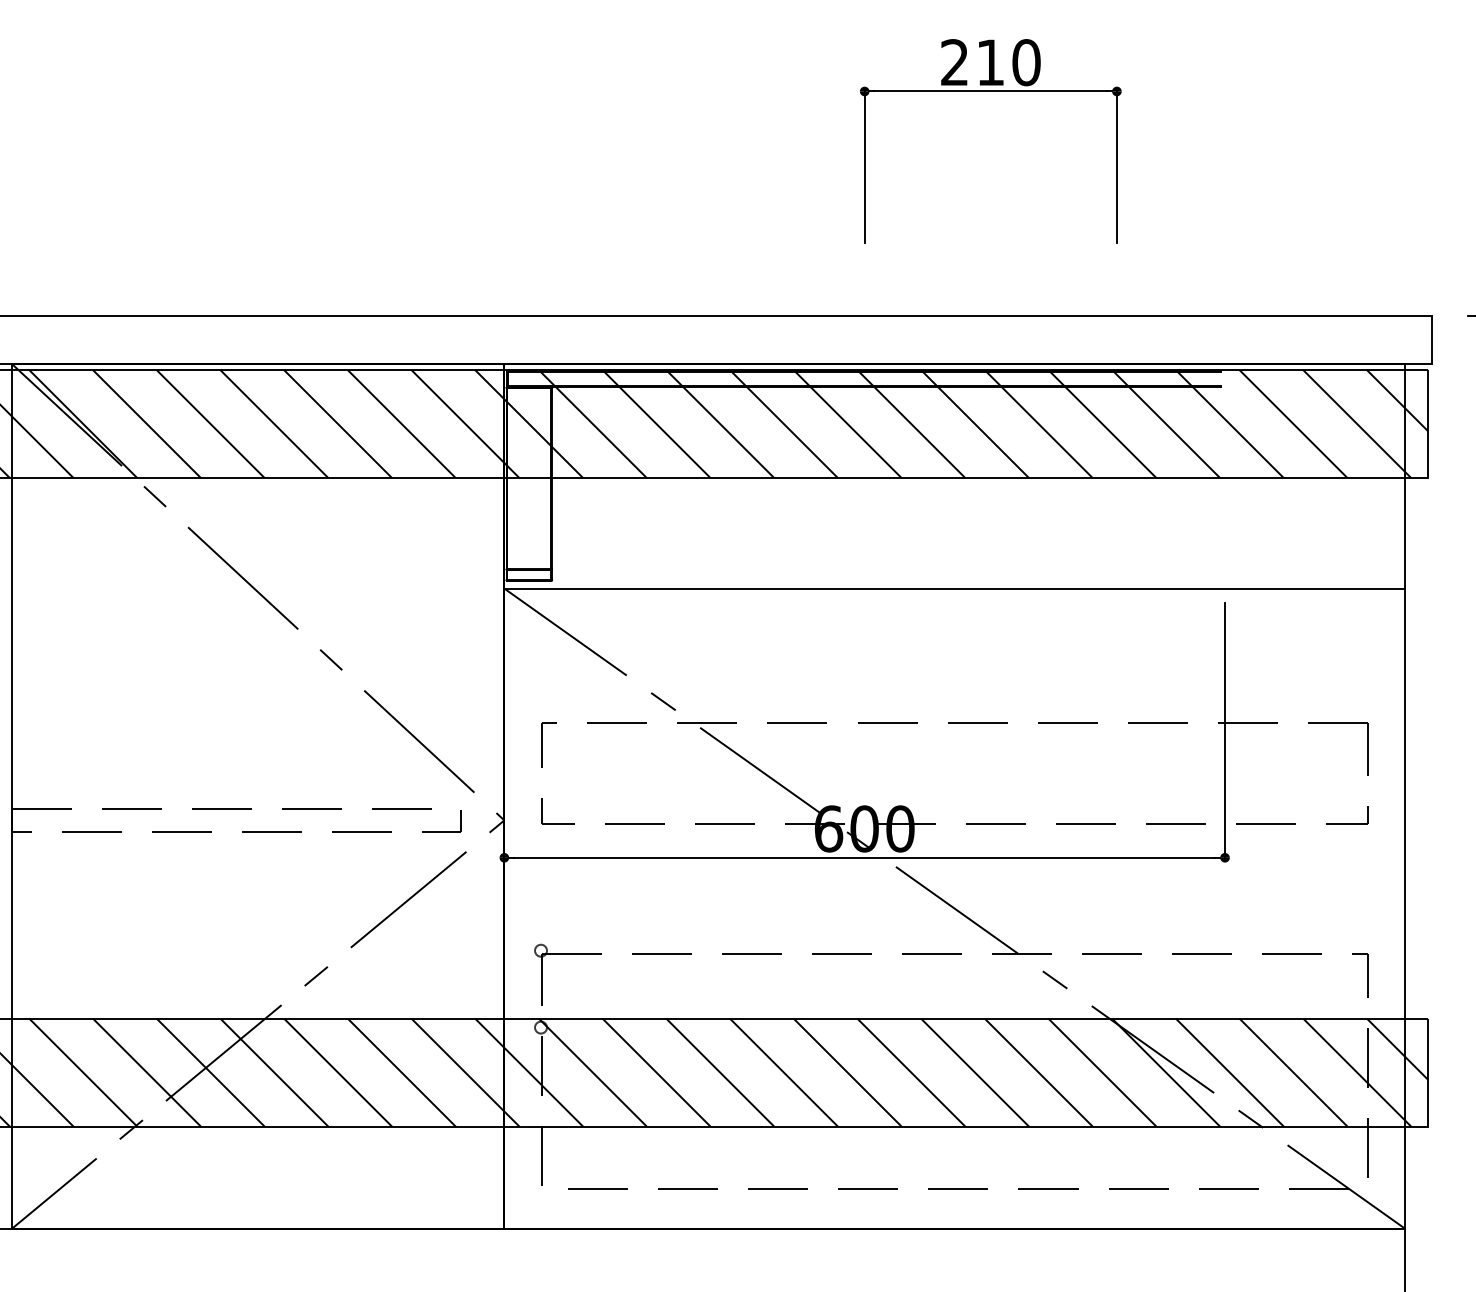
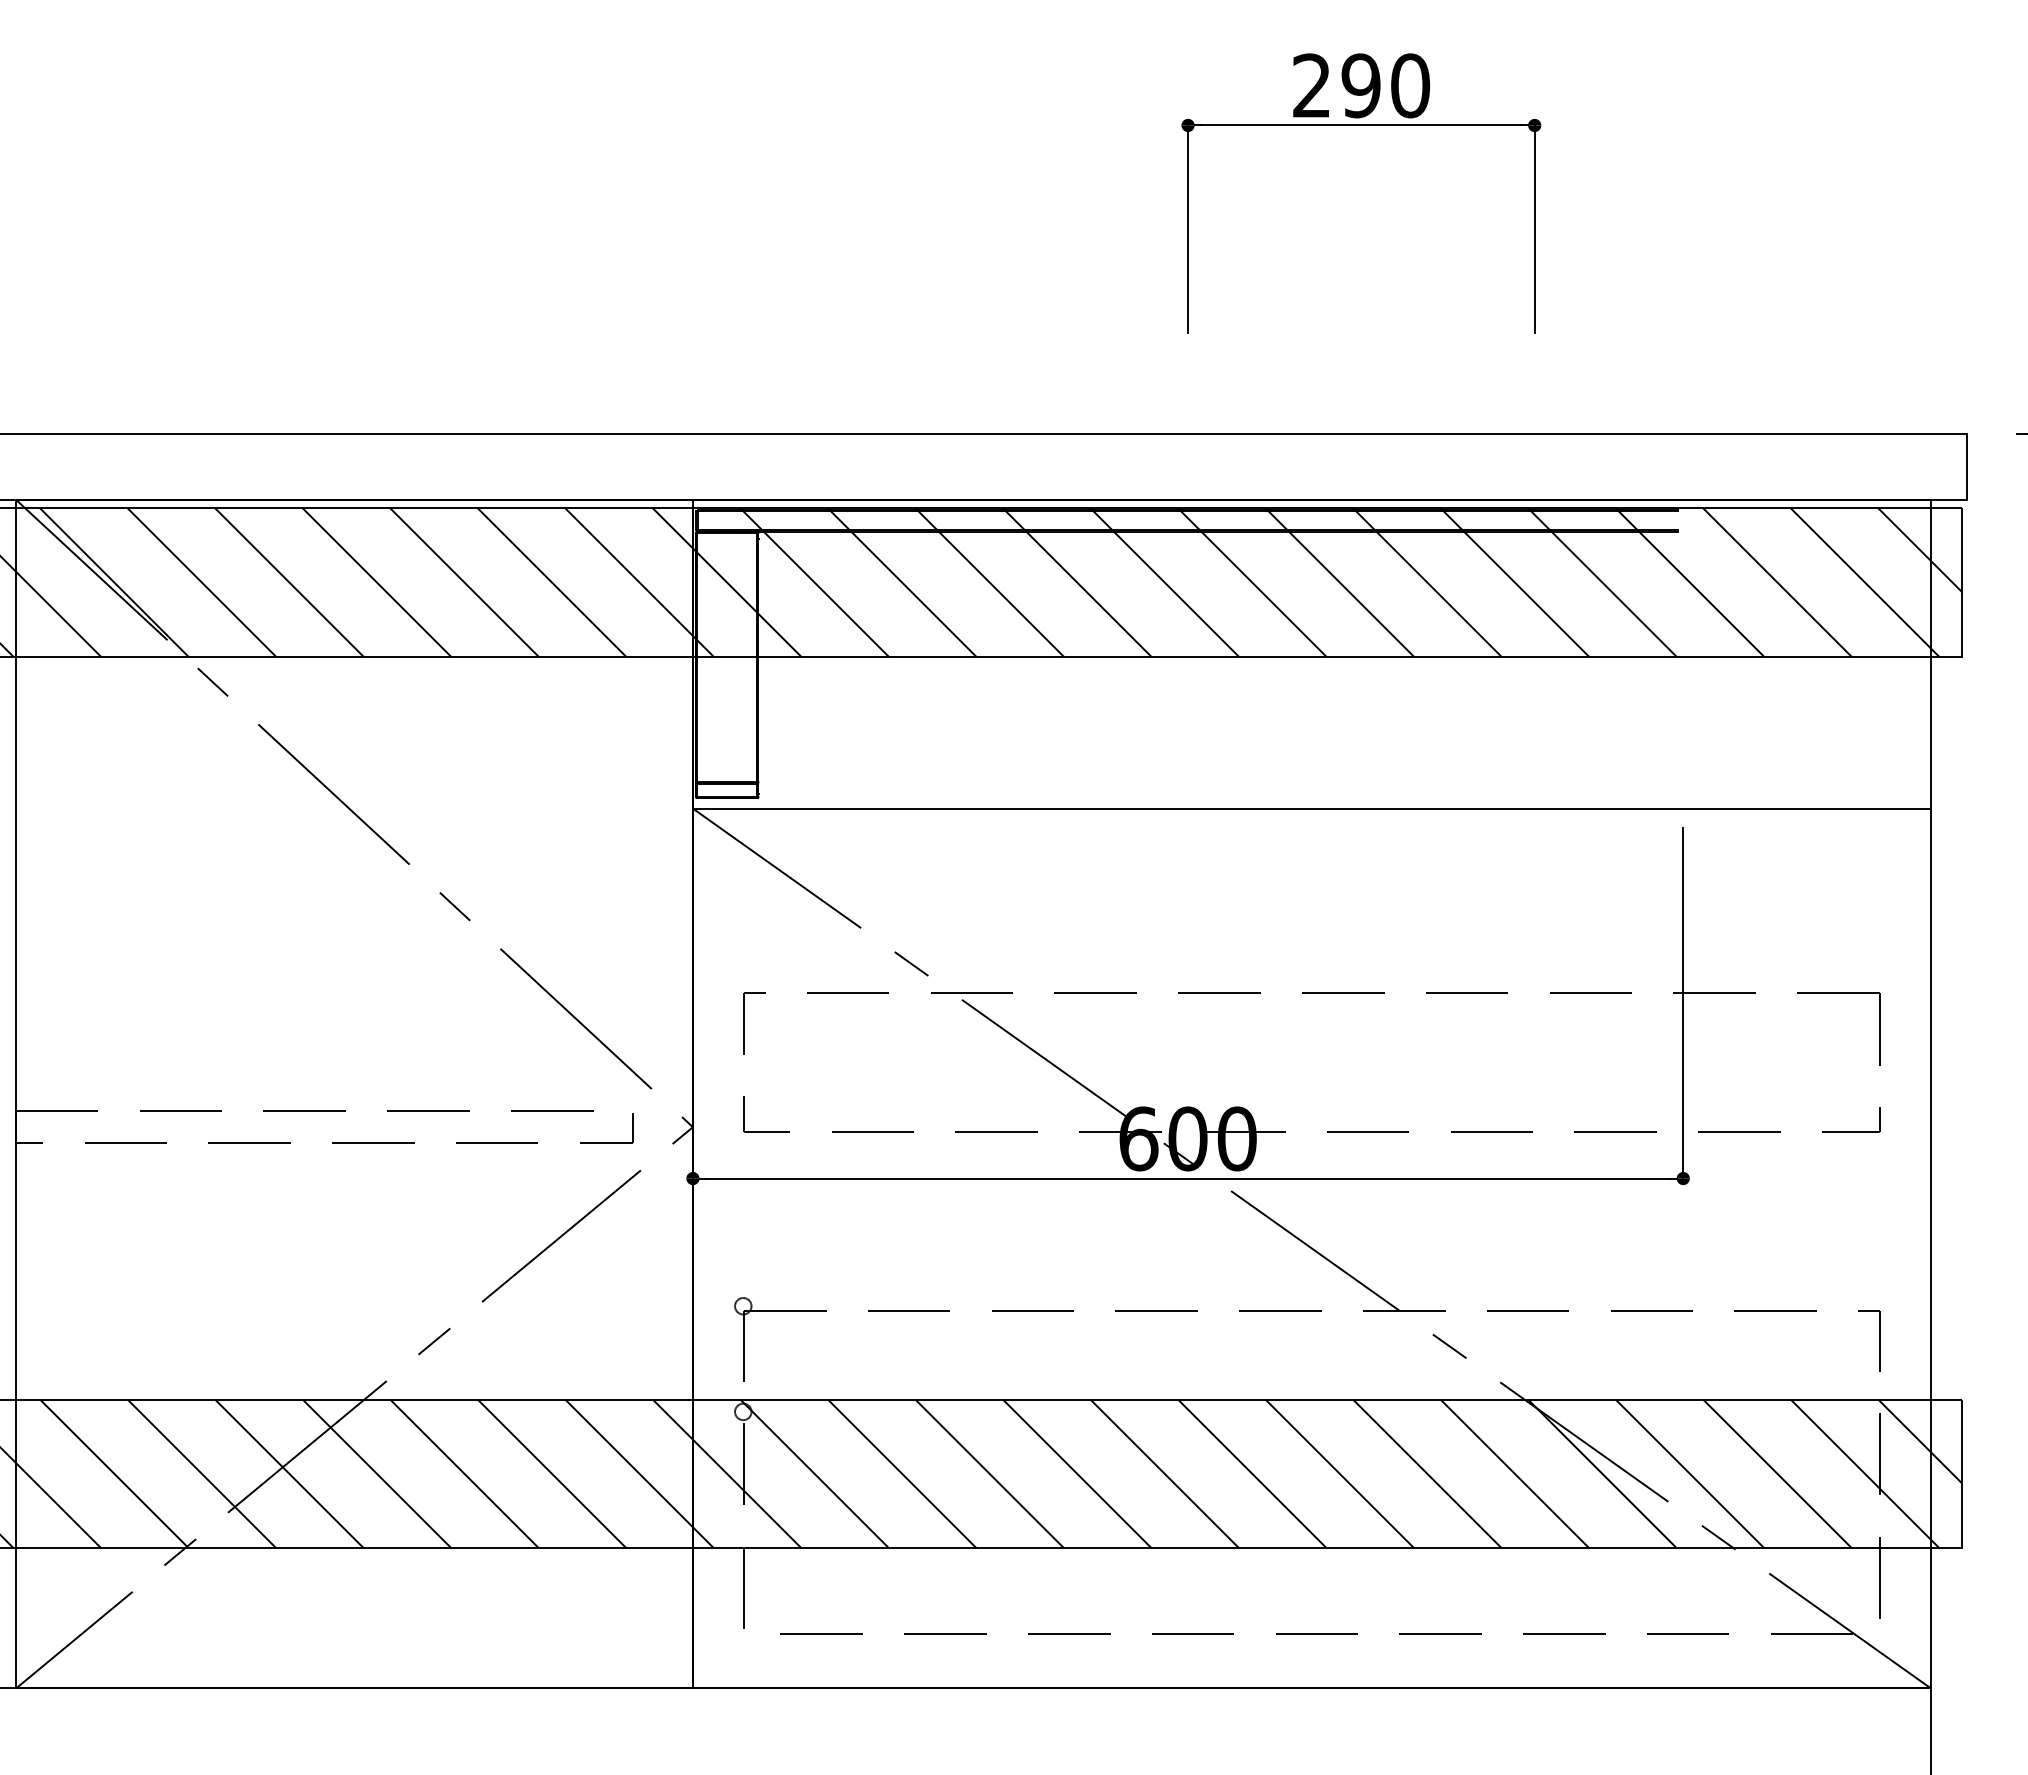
text: (990, 62) -> (1360, 85), 210 -> 290

